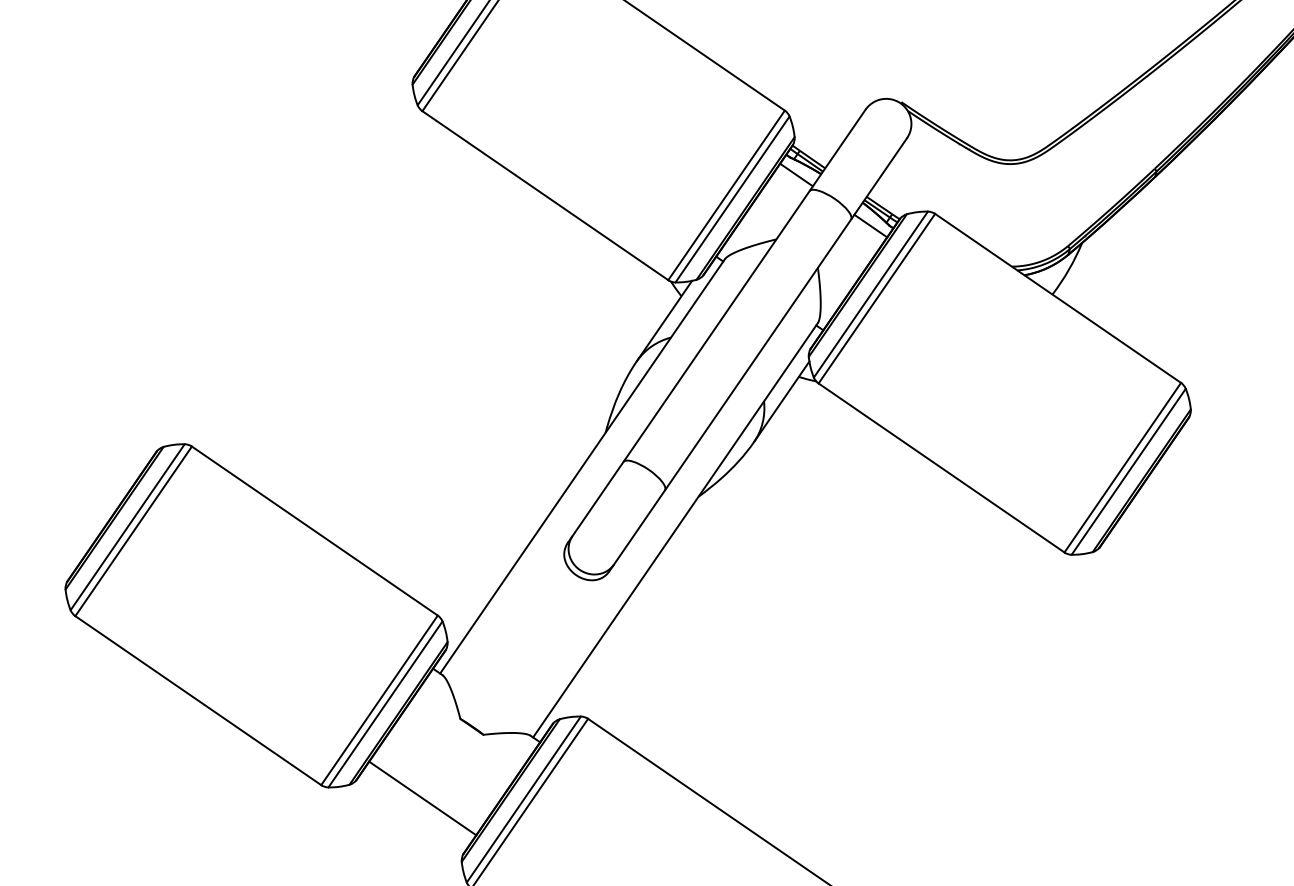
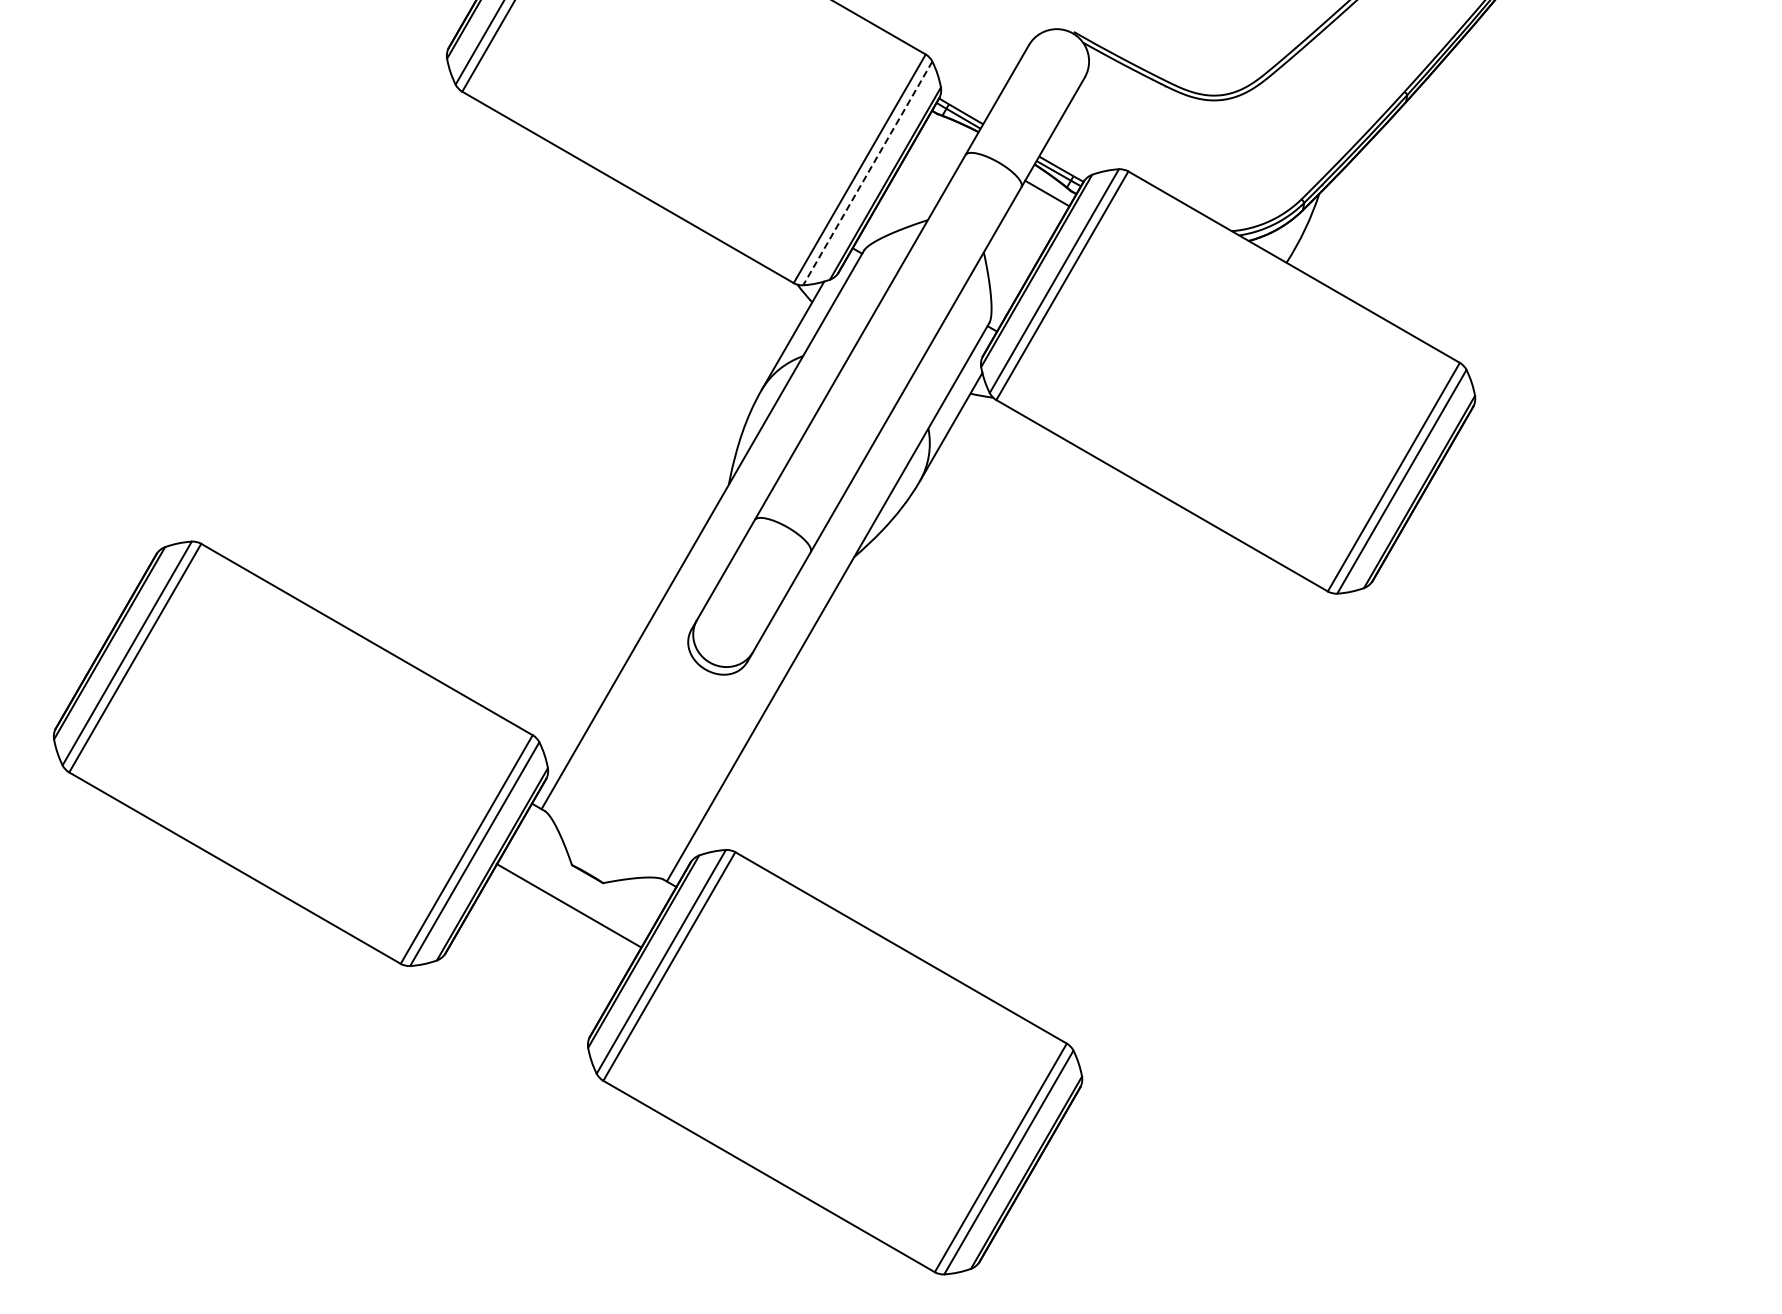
line: (796, 174) -> (947, 135), removed
line: (732, 199) -> (867, 173), solid -> dashed
line: (422, 798) -> (568, 905), moved

